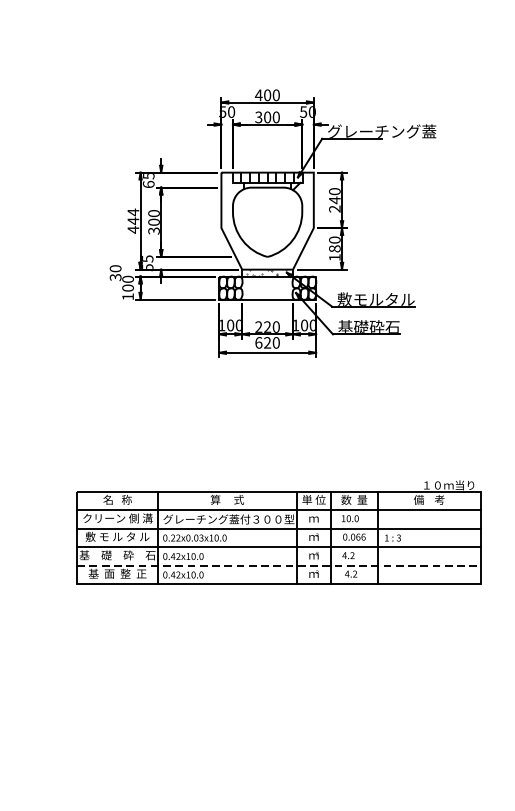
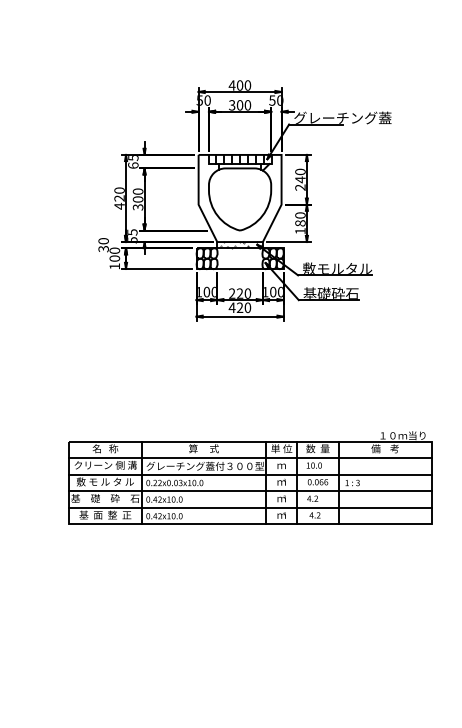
text: (133, 216) -> (119, 194), 444 -> 420
text: (258, 342) -> (231, 307), 620 -> 420
line: (280, 565) -> (251, 507), dashed -> solid

